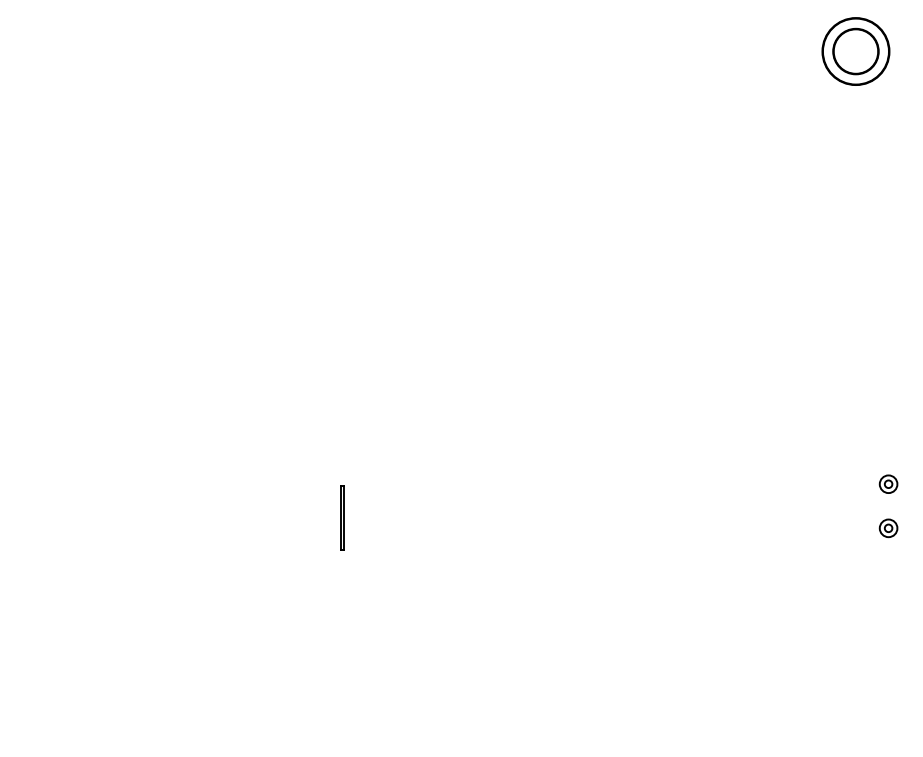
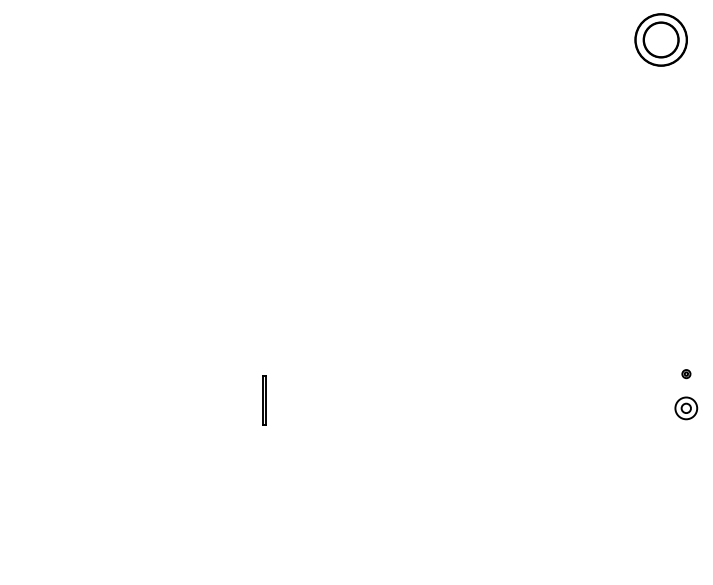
part: (888, 483) -> (686, 373), size x0.6
part: (888, 527) -> (686, 407), size x1.6

